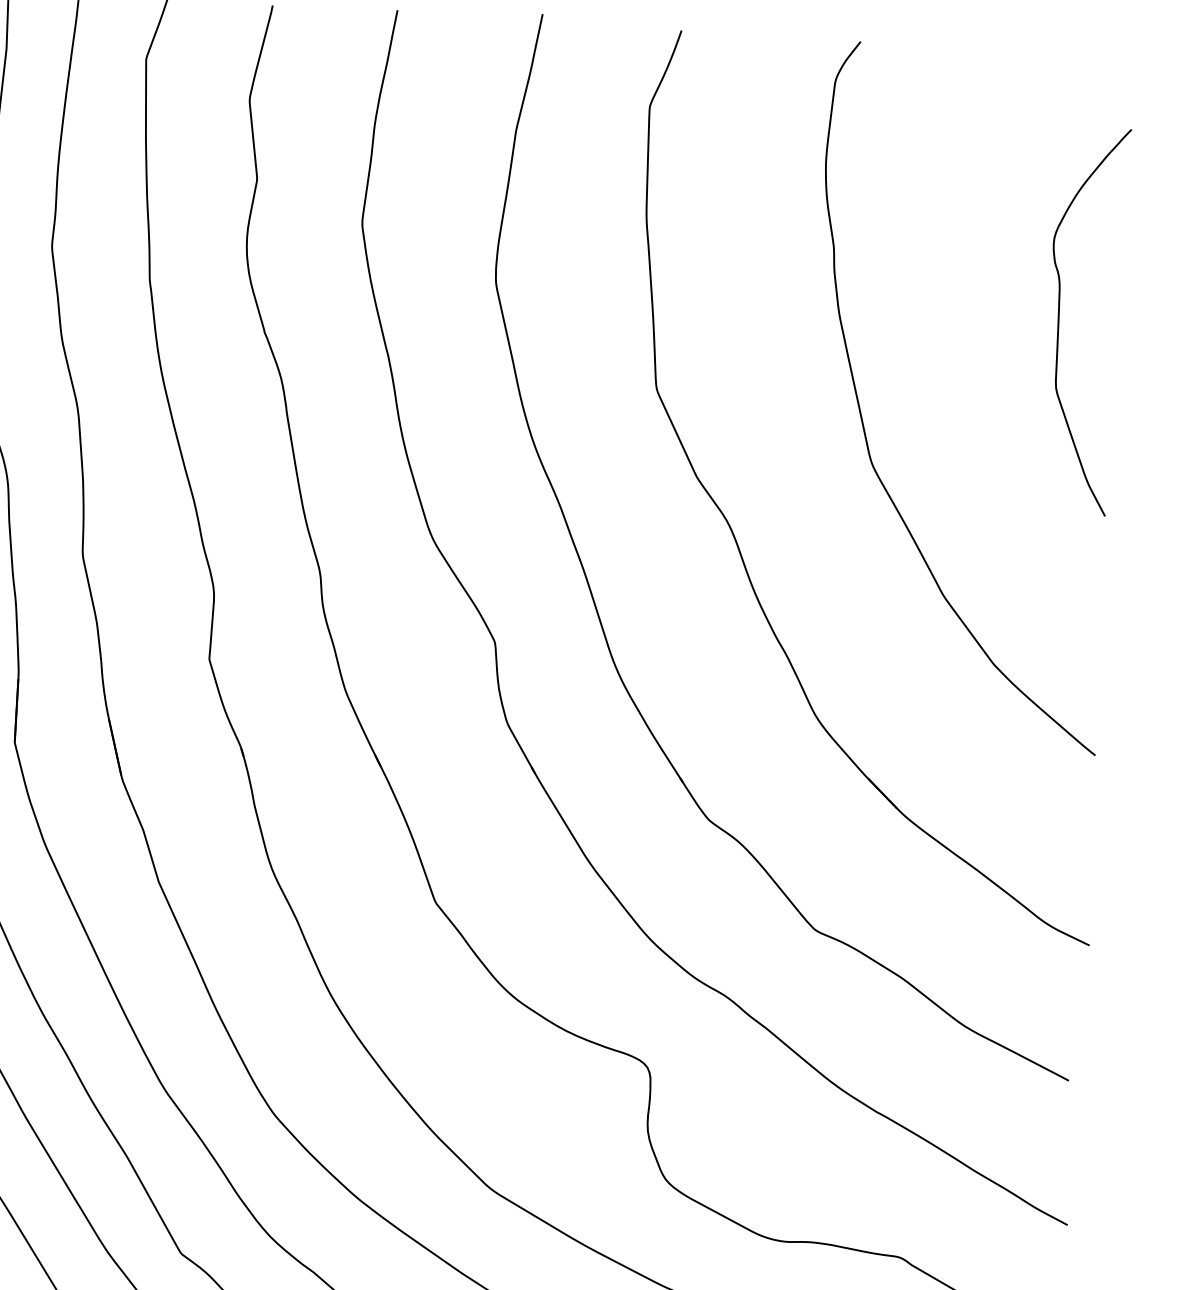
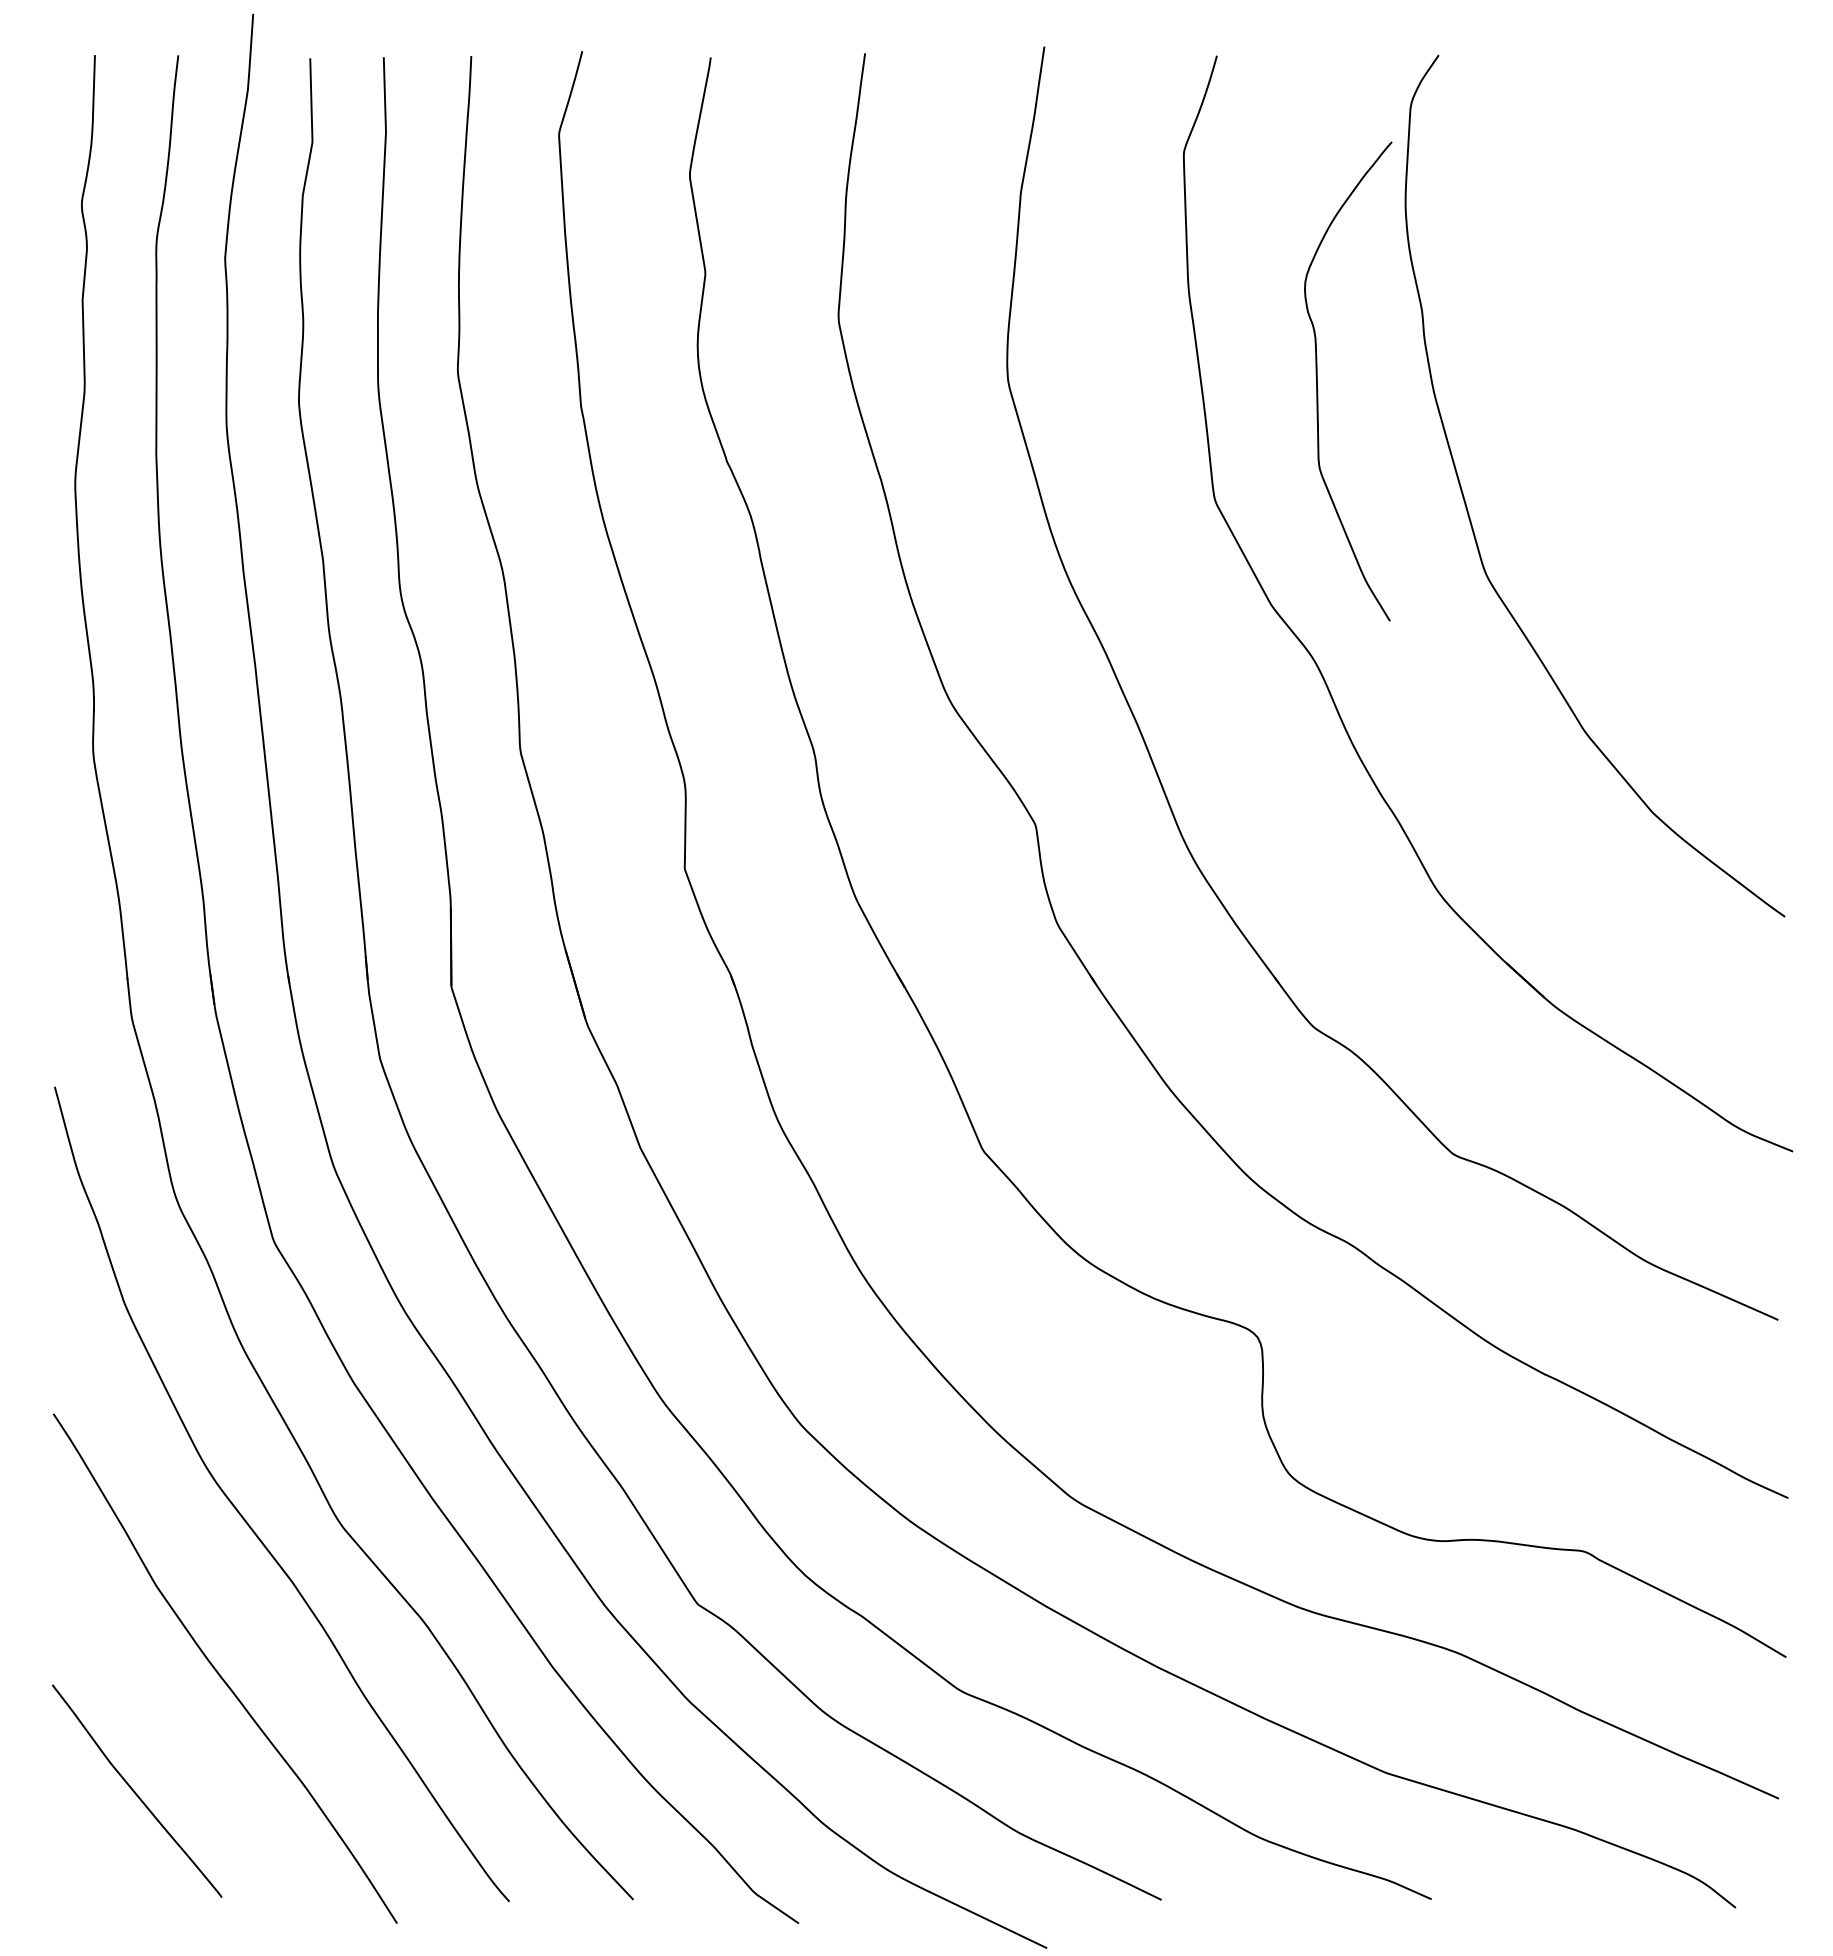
curve: (1059, 319) -> (1317, 381), moved

